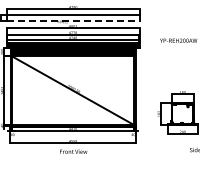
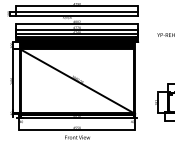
line: (73, 20) -> (77, 16), dashed -> solid

